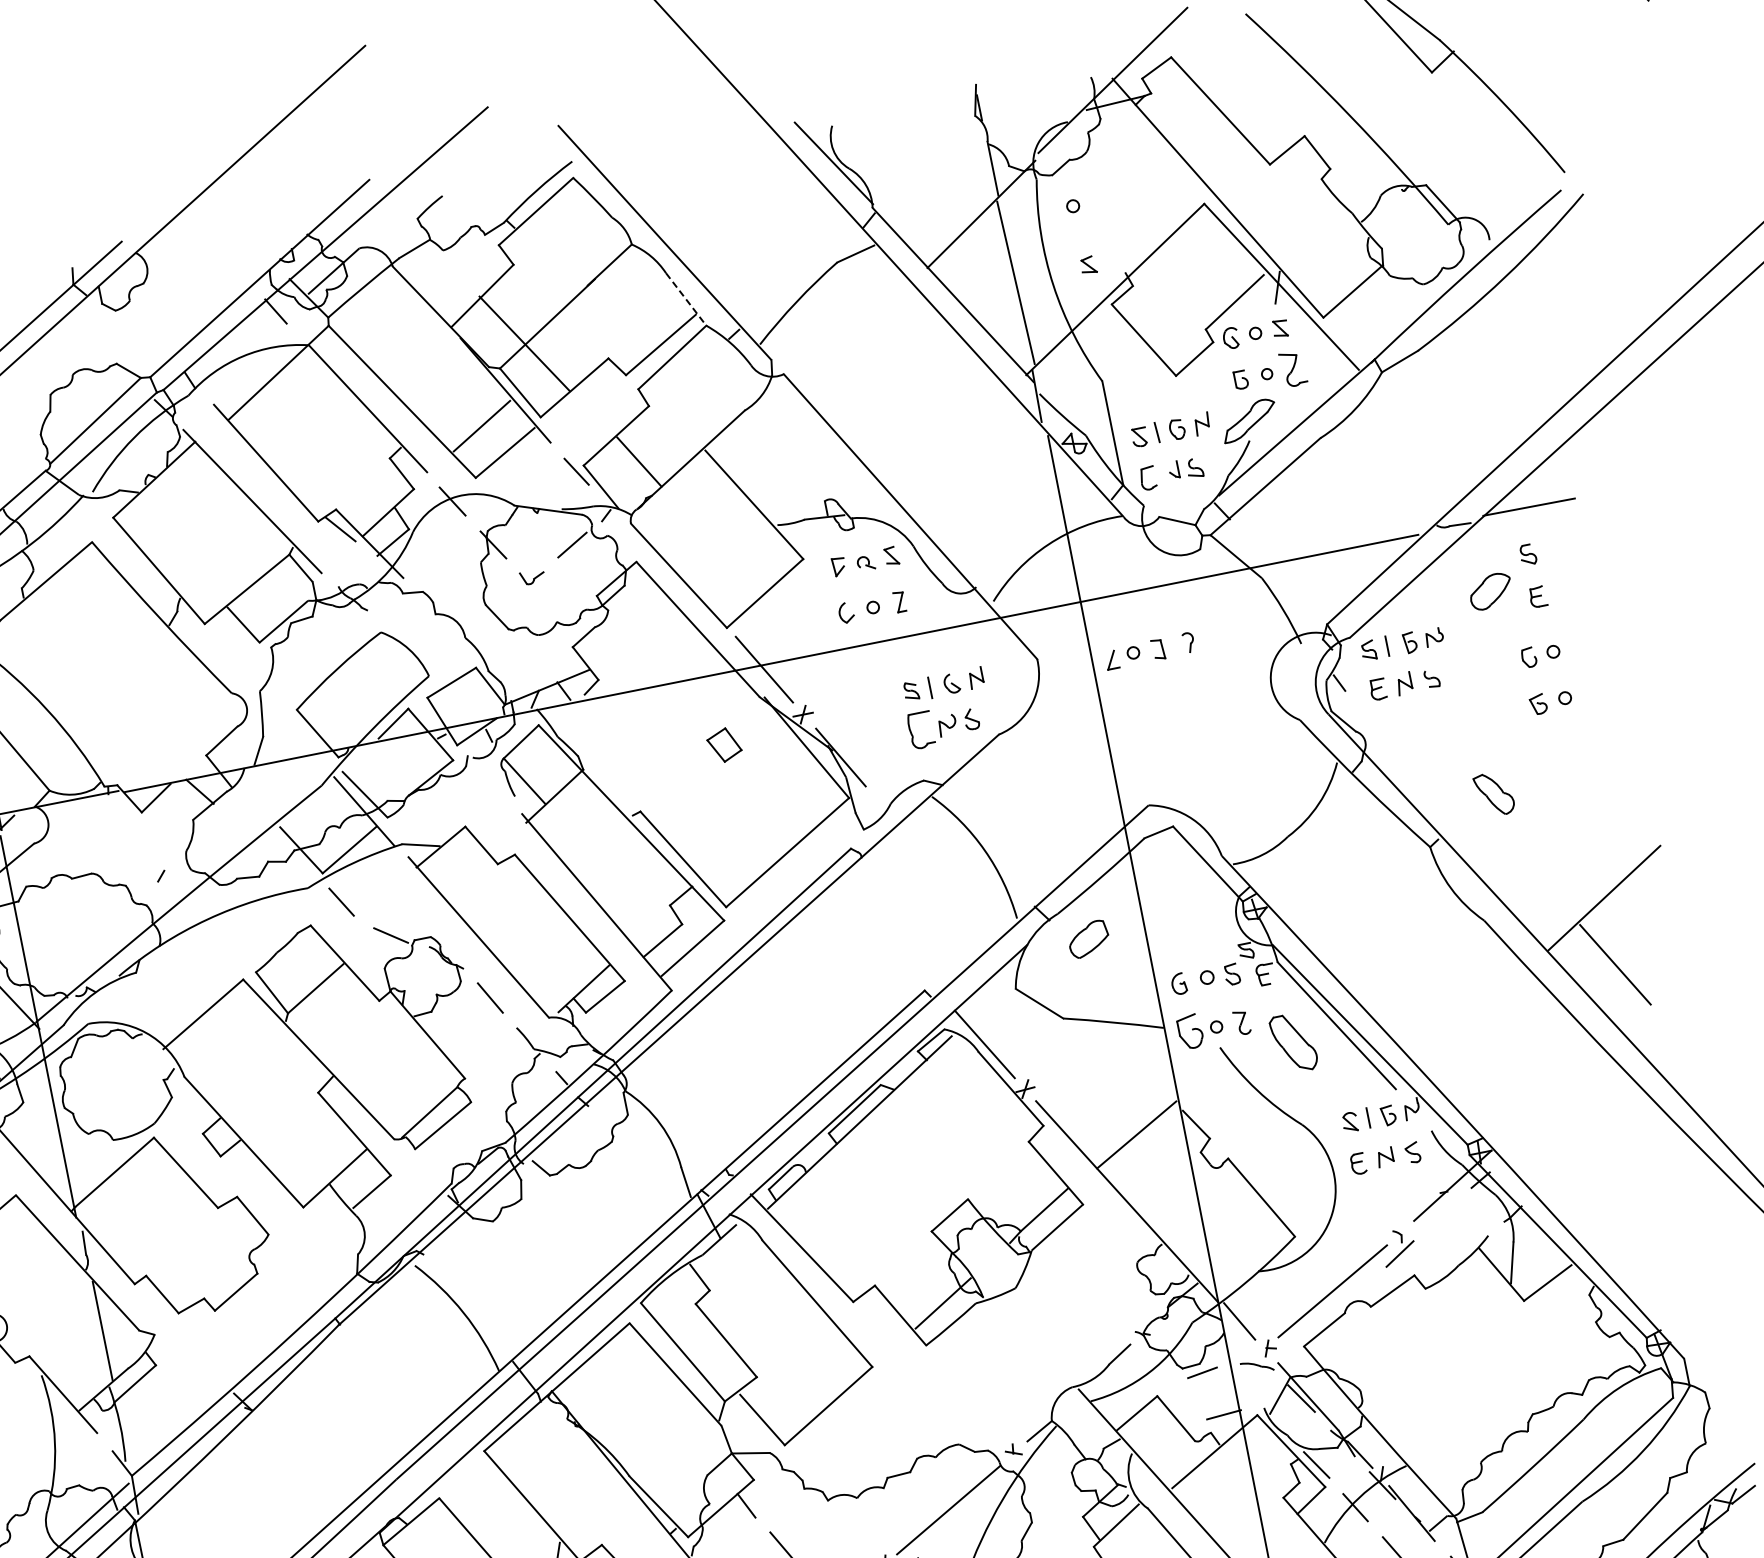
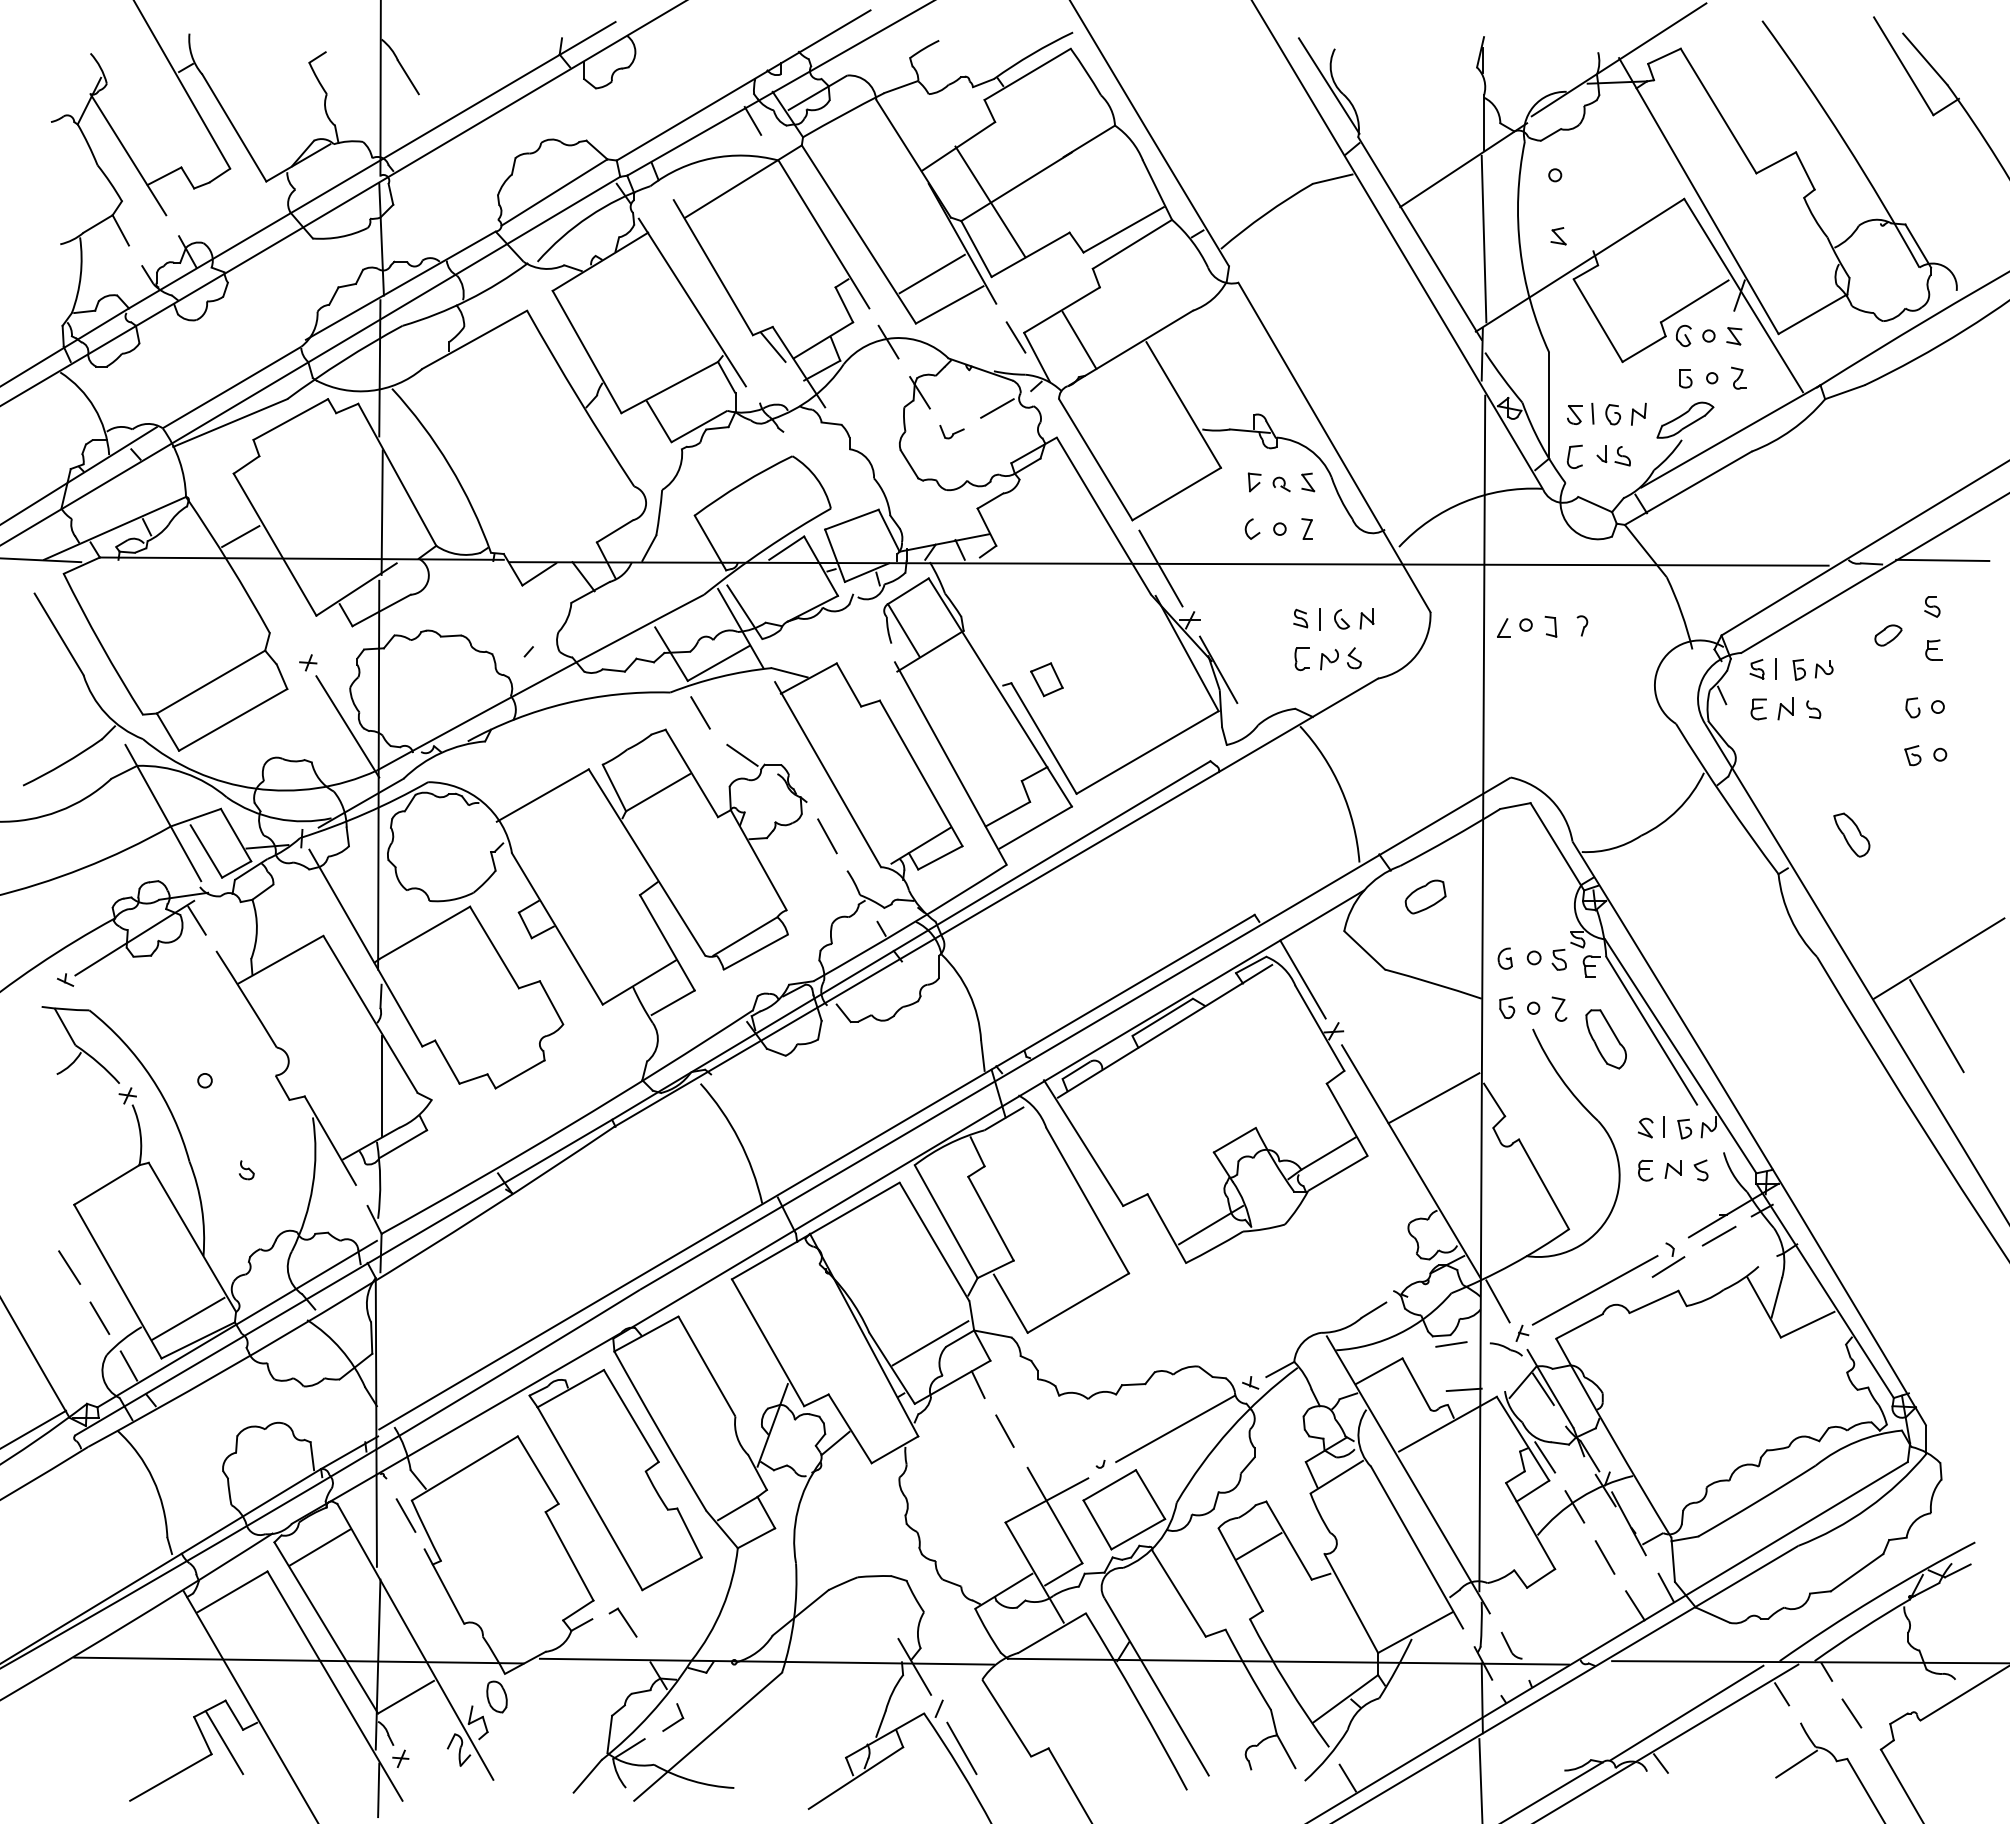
line: (686, 299) -> (1157, 190), dashed -> solid
part: (1292, 368) -> (1738, 377), size x0.62
part: (1490, 591) -> (1888, 635), size x0.62
part: (920, 731) -> (1301, 659), size x0.62
part: (724, 745) -> (1046, 679), moved
part: (1190, 1031) -> (1507, 1007), size x0.62
line: (1442, 1213) -> (1718, 1235), added
line: (691, 1474) -> (930, 1343), added

